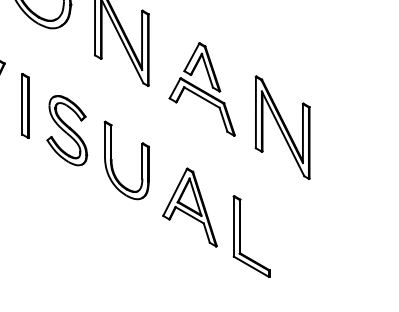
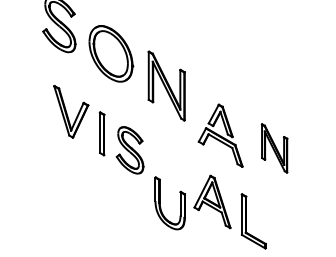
part: (201, 89) -> (220, 135), moved
part: (282, 127) -> (274, 148), size x0.7
part: (113, 166) -> (161, 207), moved

